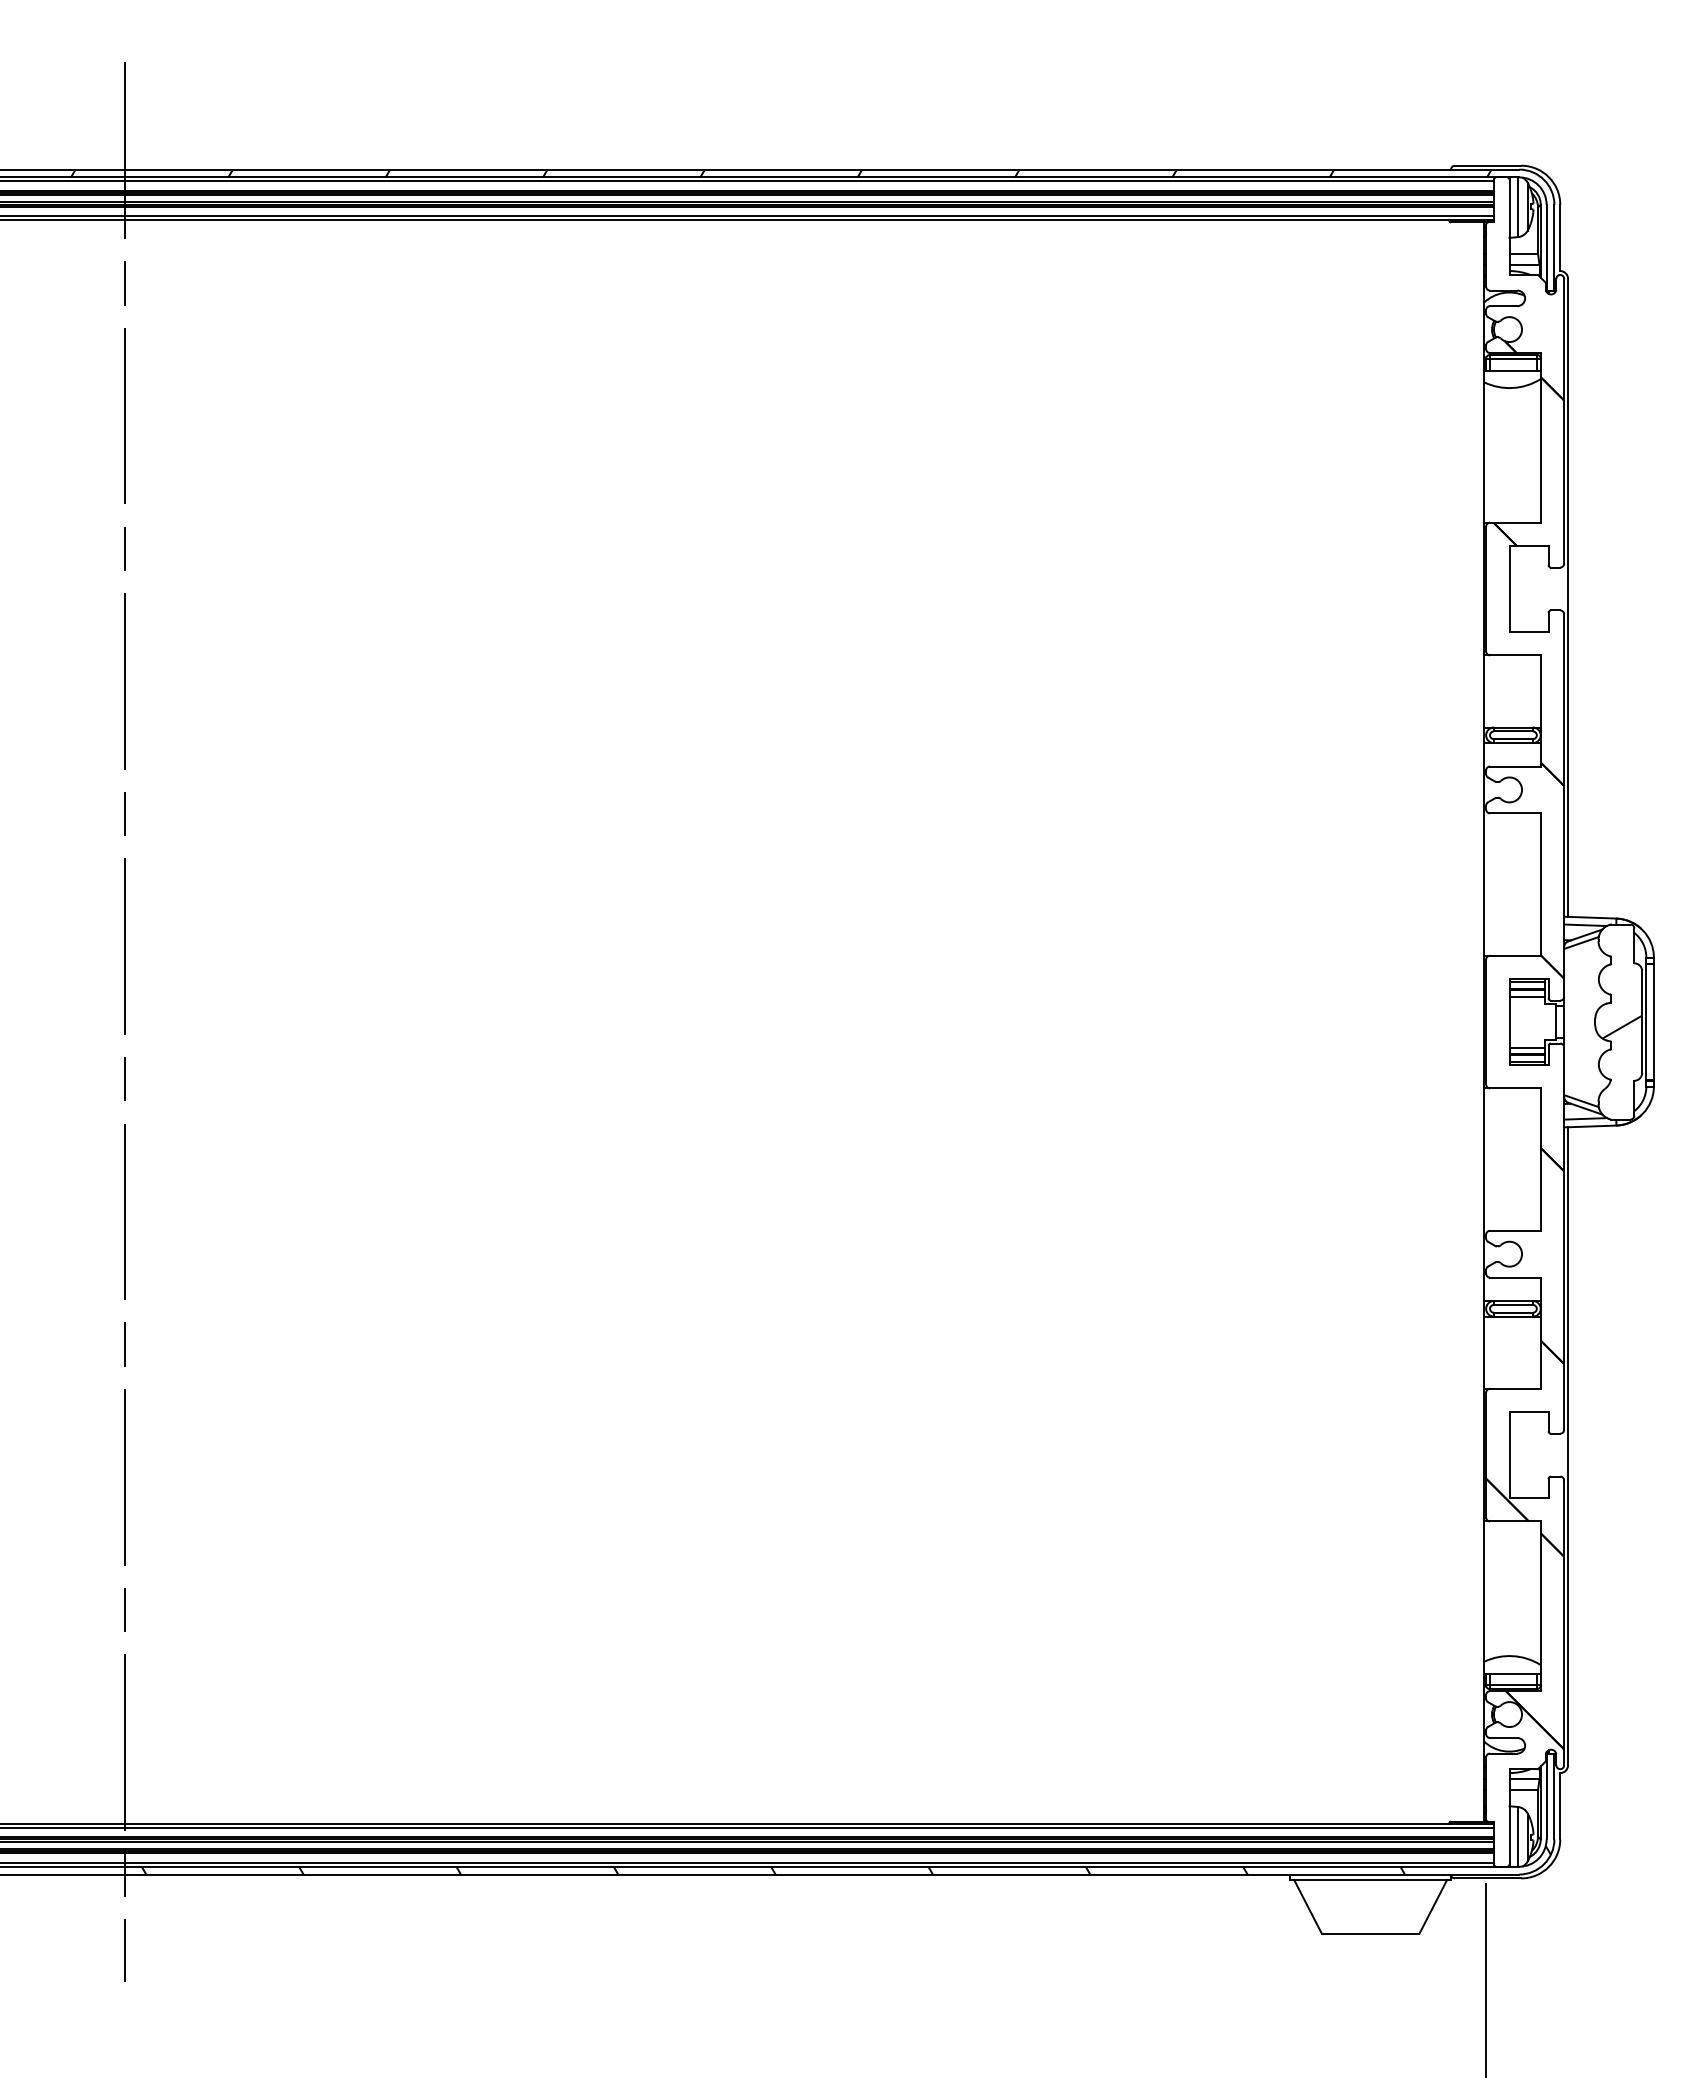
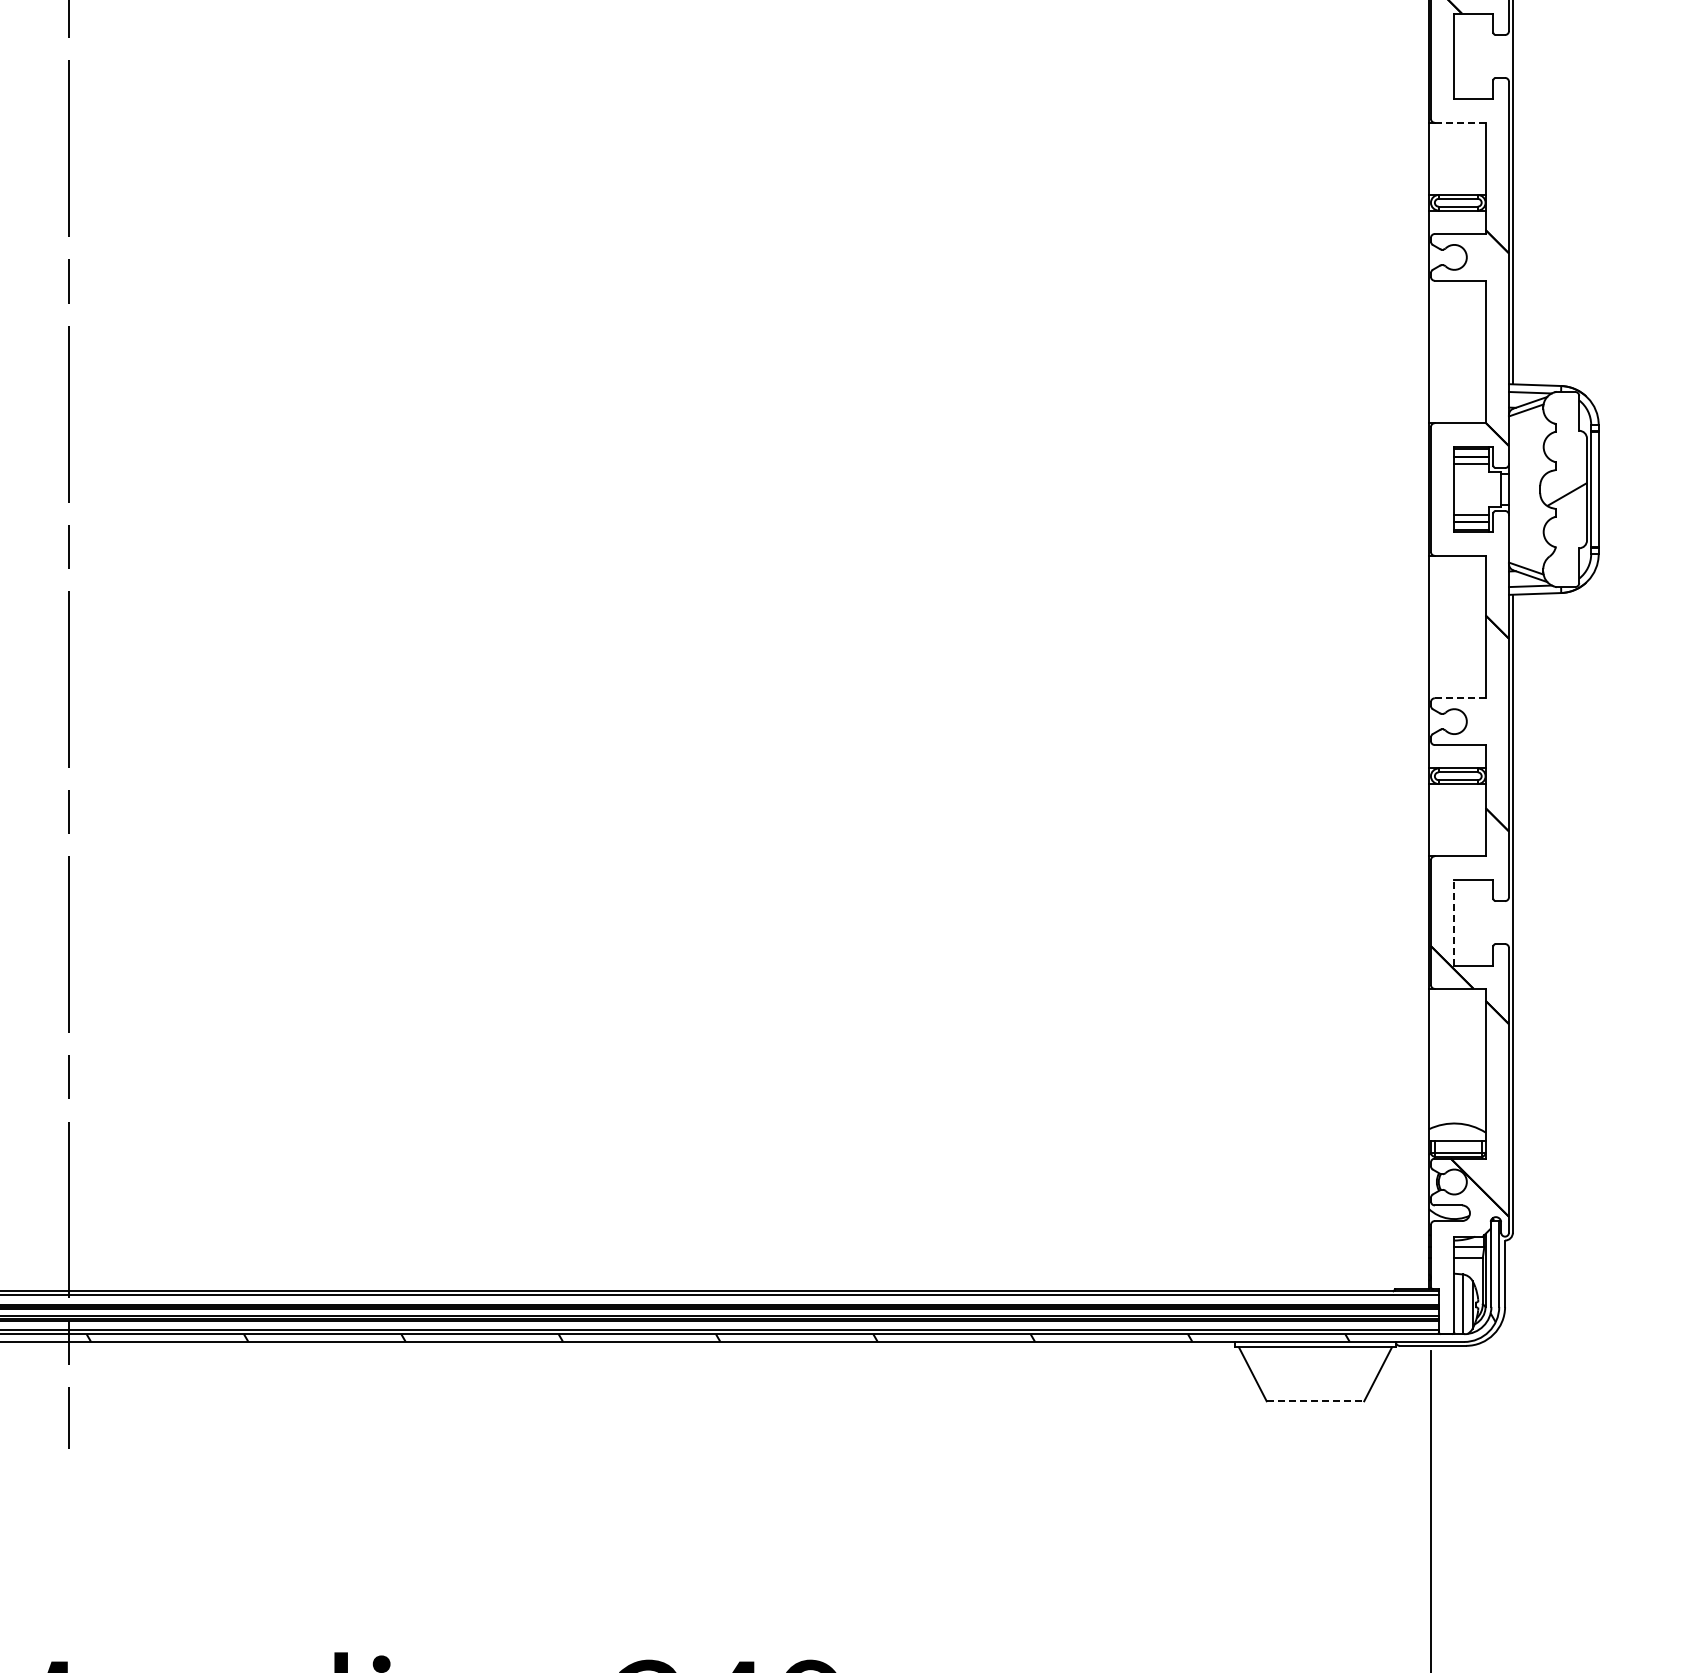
line: (1515, 655) -> (1460, 122), solid -> dashed
line: (1514, 1230) -> (1459, 697), solid -> dashed
line: (1509, 1455) -> (1454, 922), solid -> dashed
line: (1370, 1933) -> (1315, 1400), solid -> dashed

